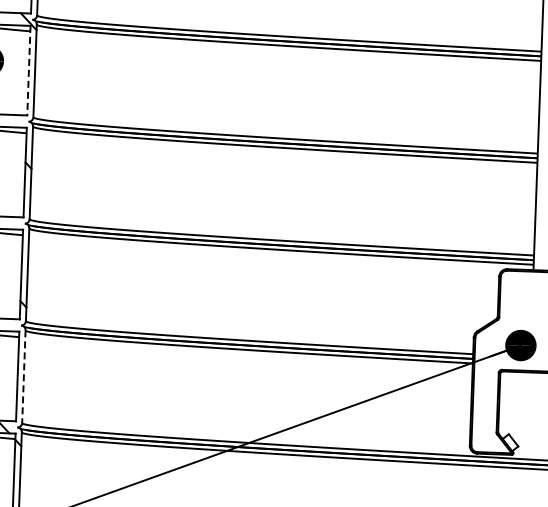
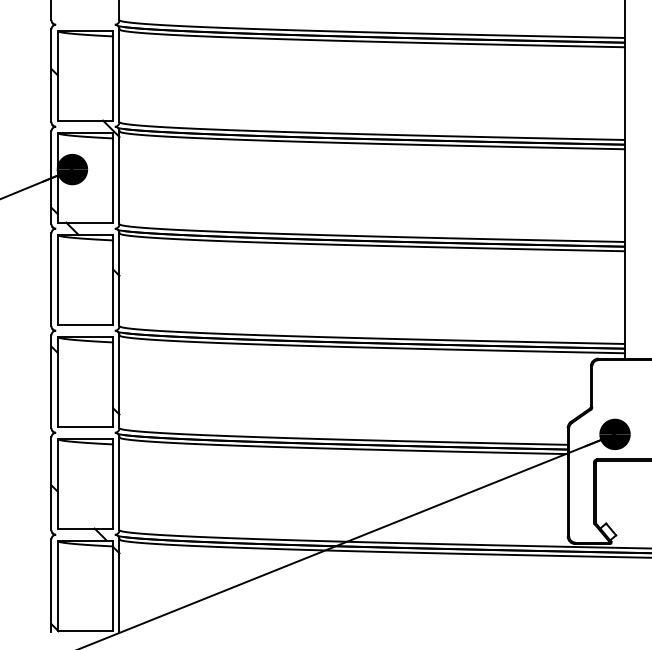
line: (29, 70) -> (113, 177), dashed -> solid
line: (23, 377) -> (119, 484), dashed -> solid

